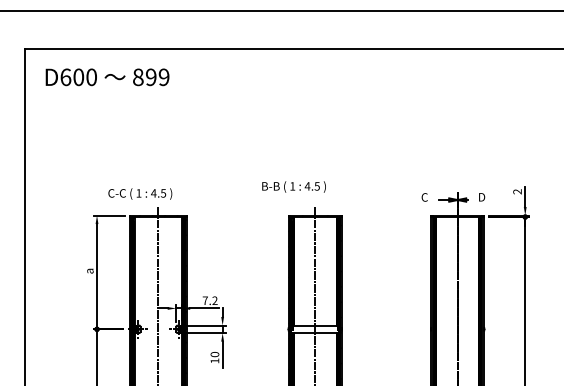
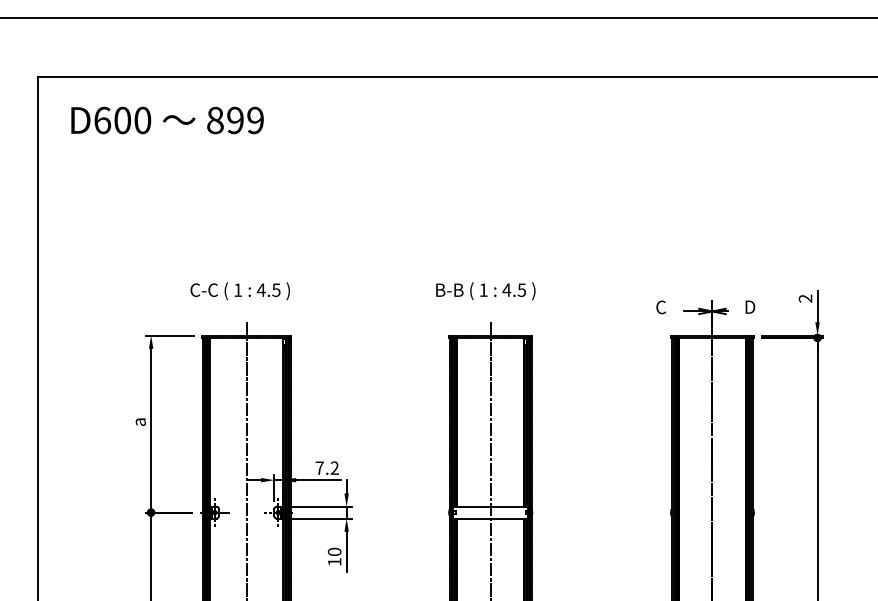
text: (293, 186) -> (484, 290), moved
text: (140, 193) -> (240, 290), moved

